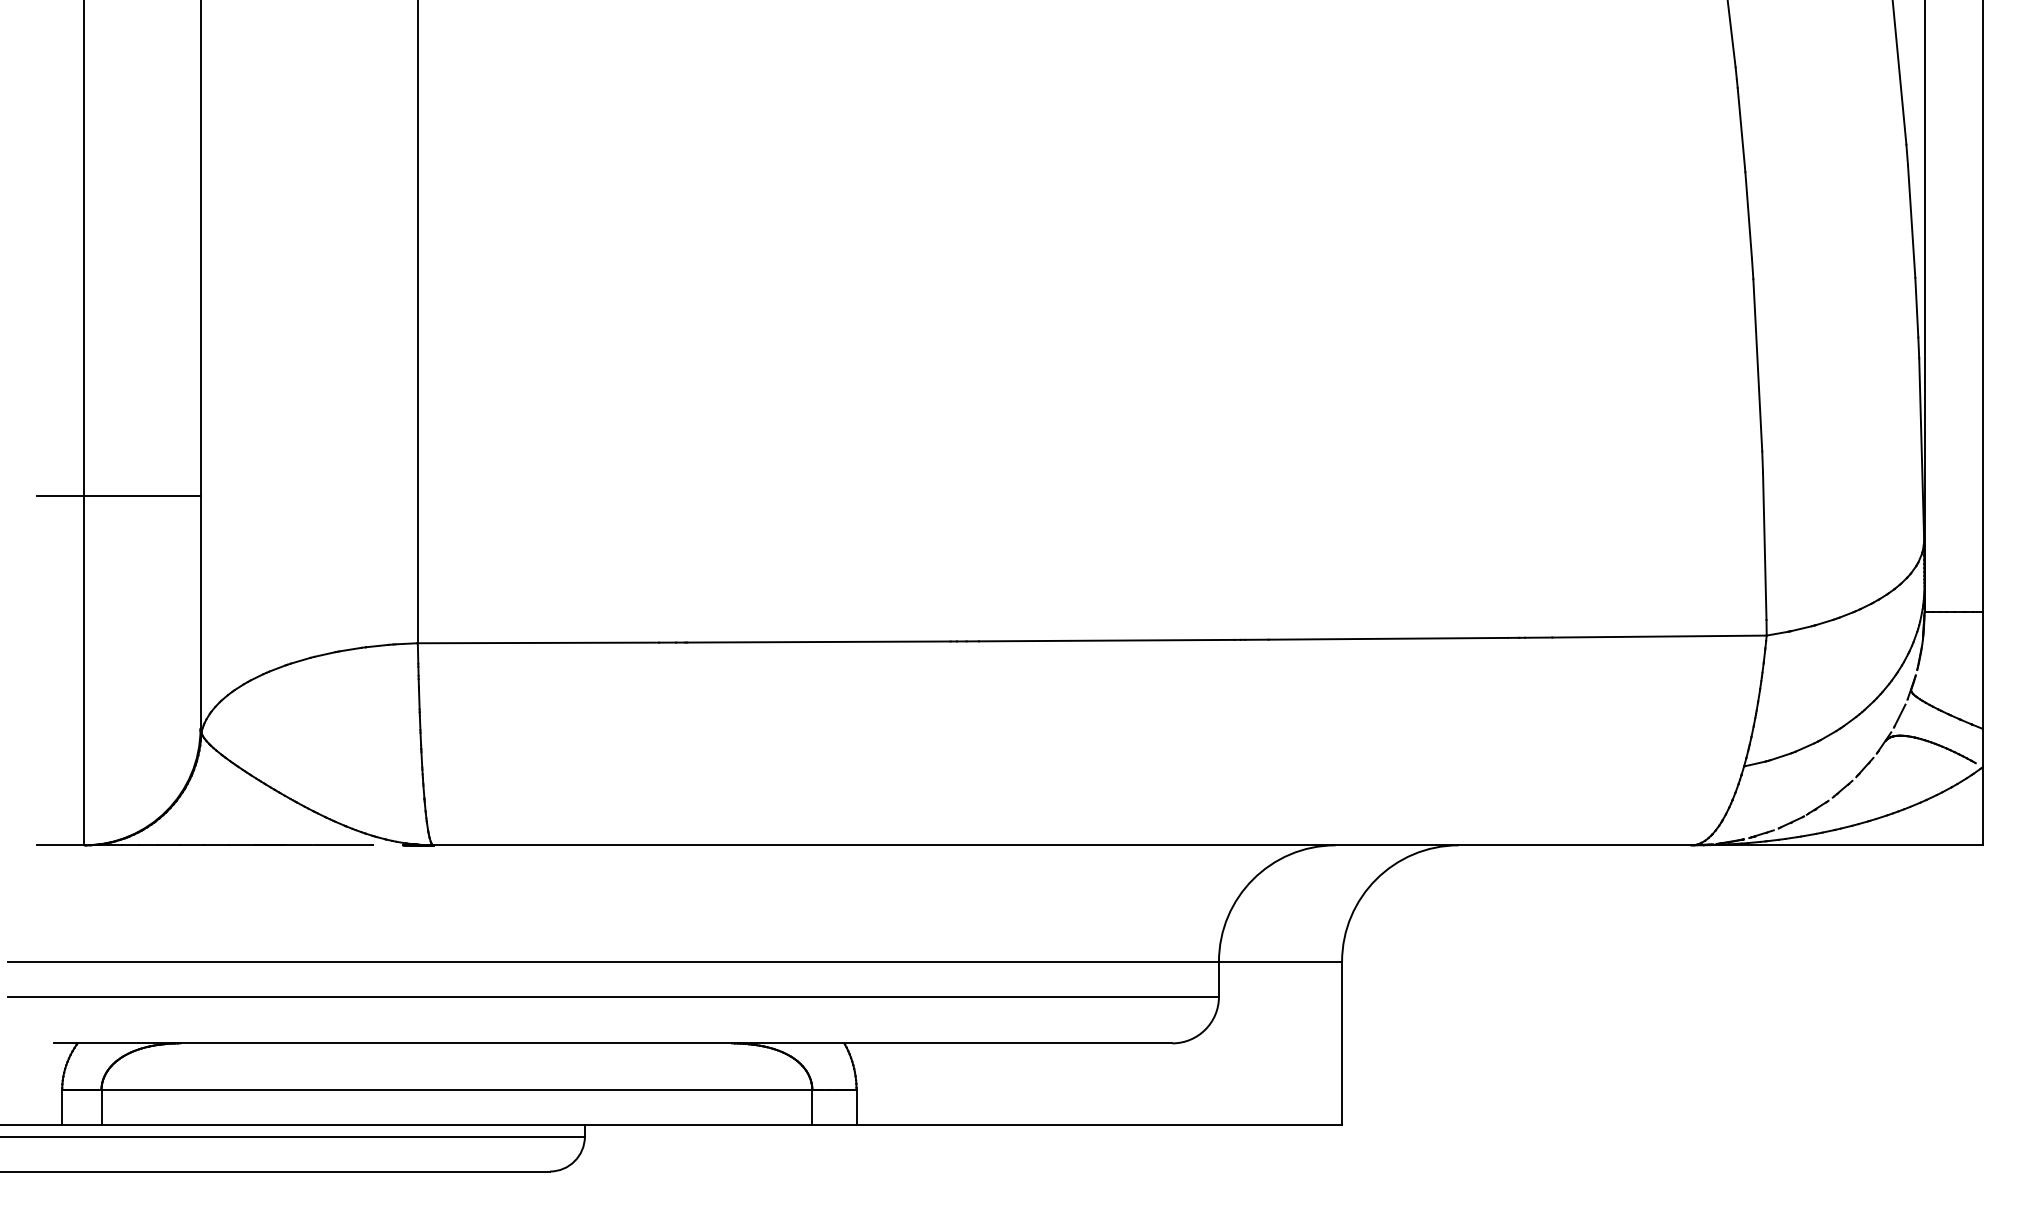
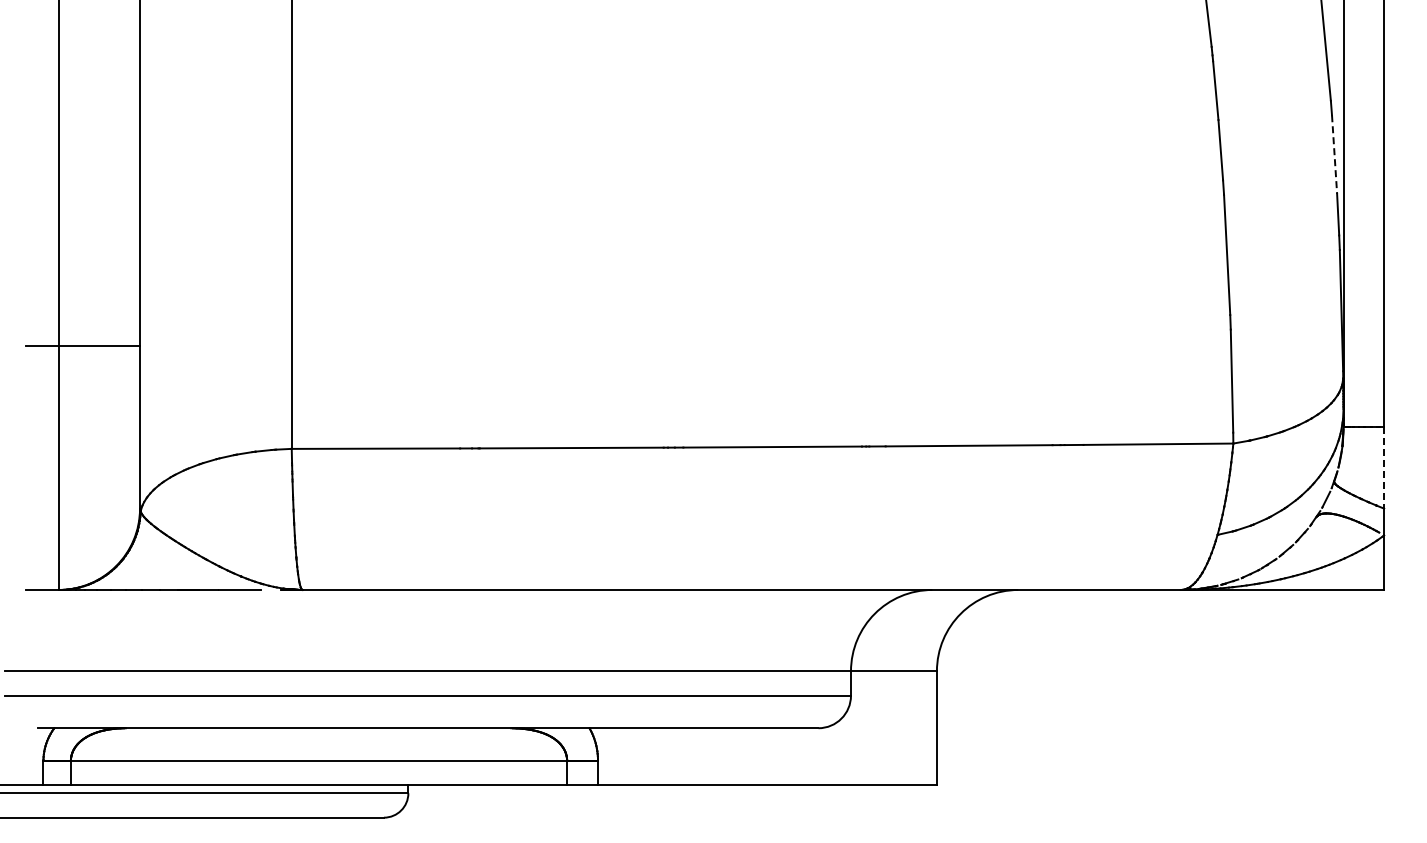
line: (1911, 222) -> (1334, 155), solid -> dashed
line: (1983, 671) -> (1384, 468), solid -> dashed

